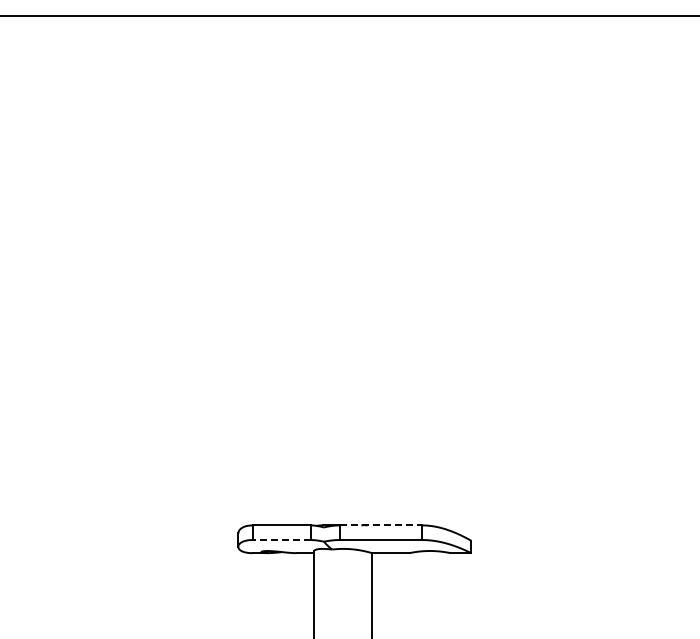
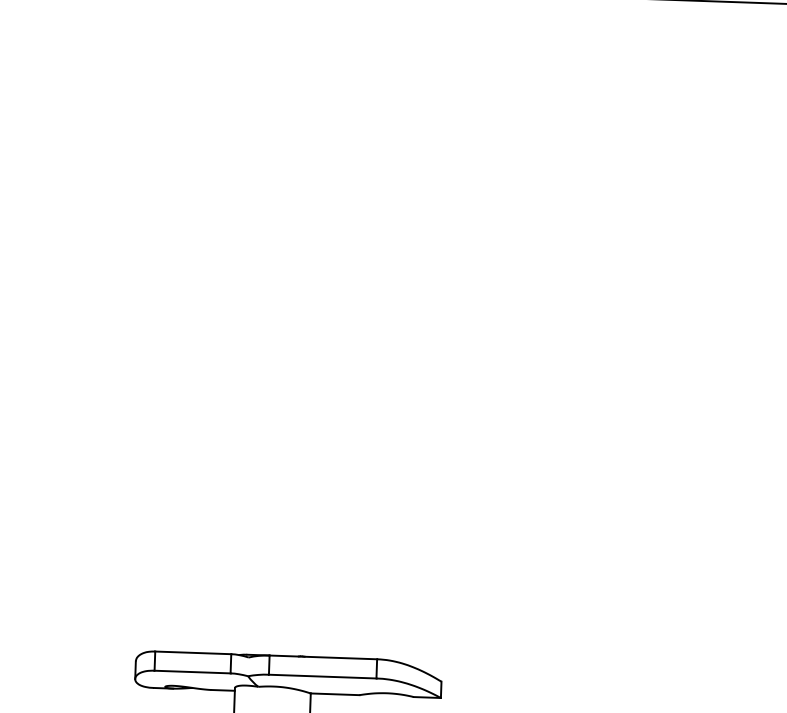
line: (380, 525) -> (322, 657), dashed -> solid
line: (281, 540) -> (192, 672), dashed -> solid

